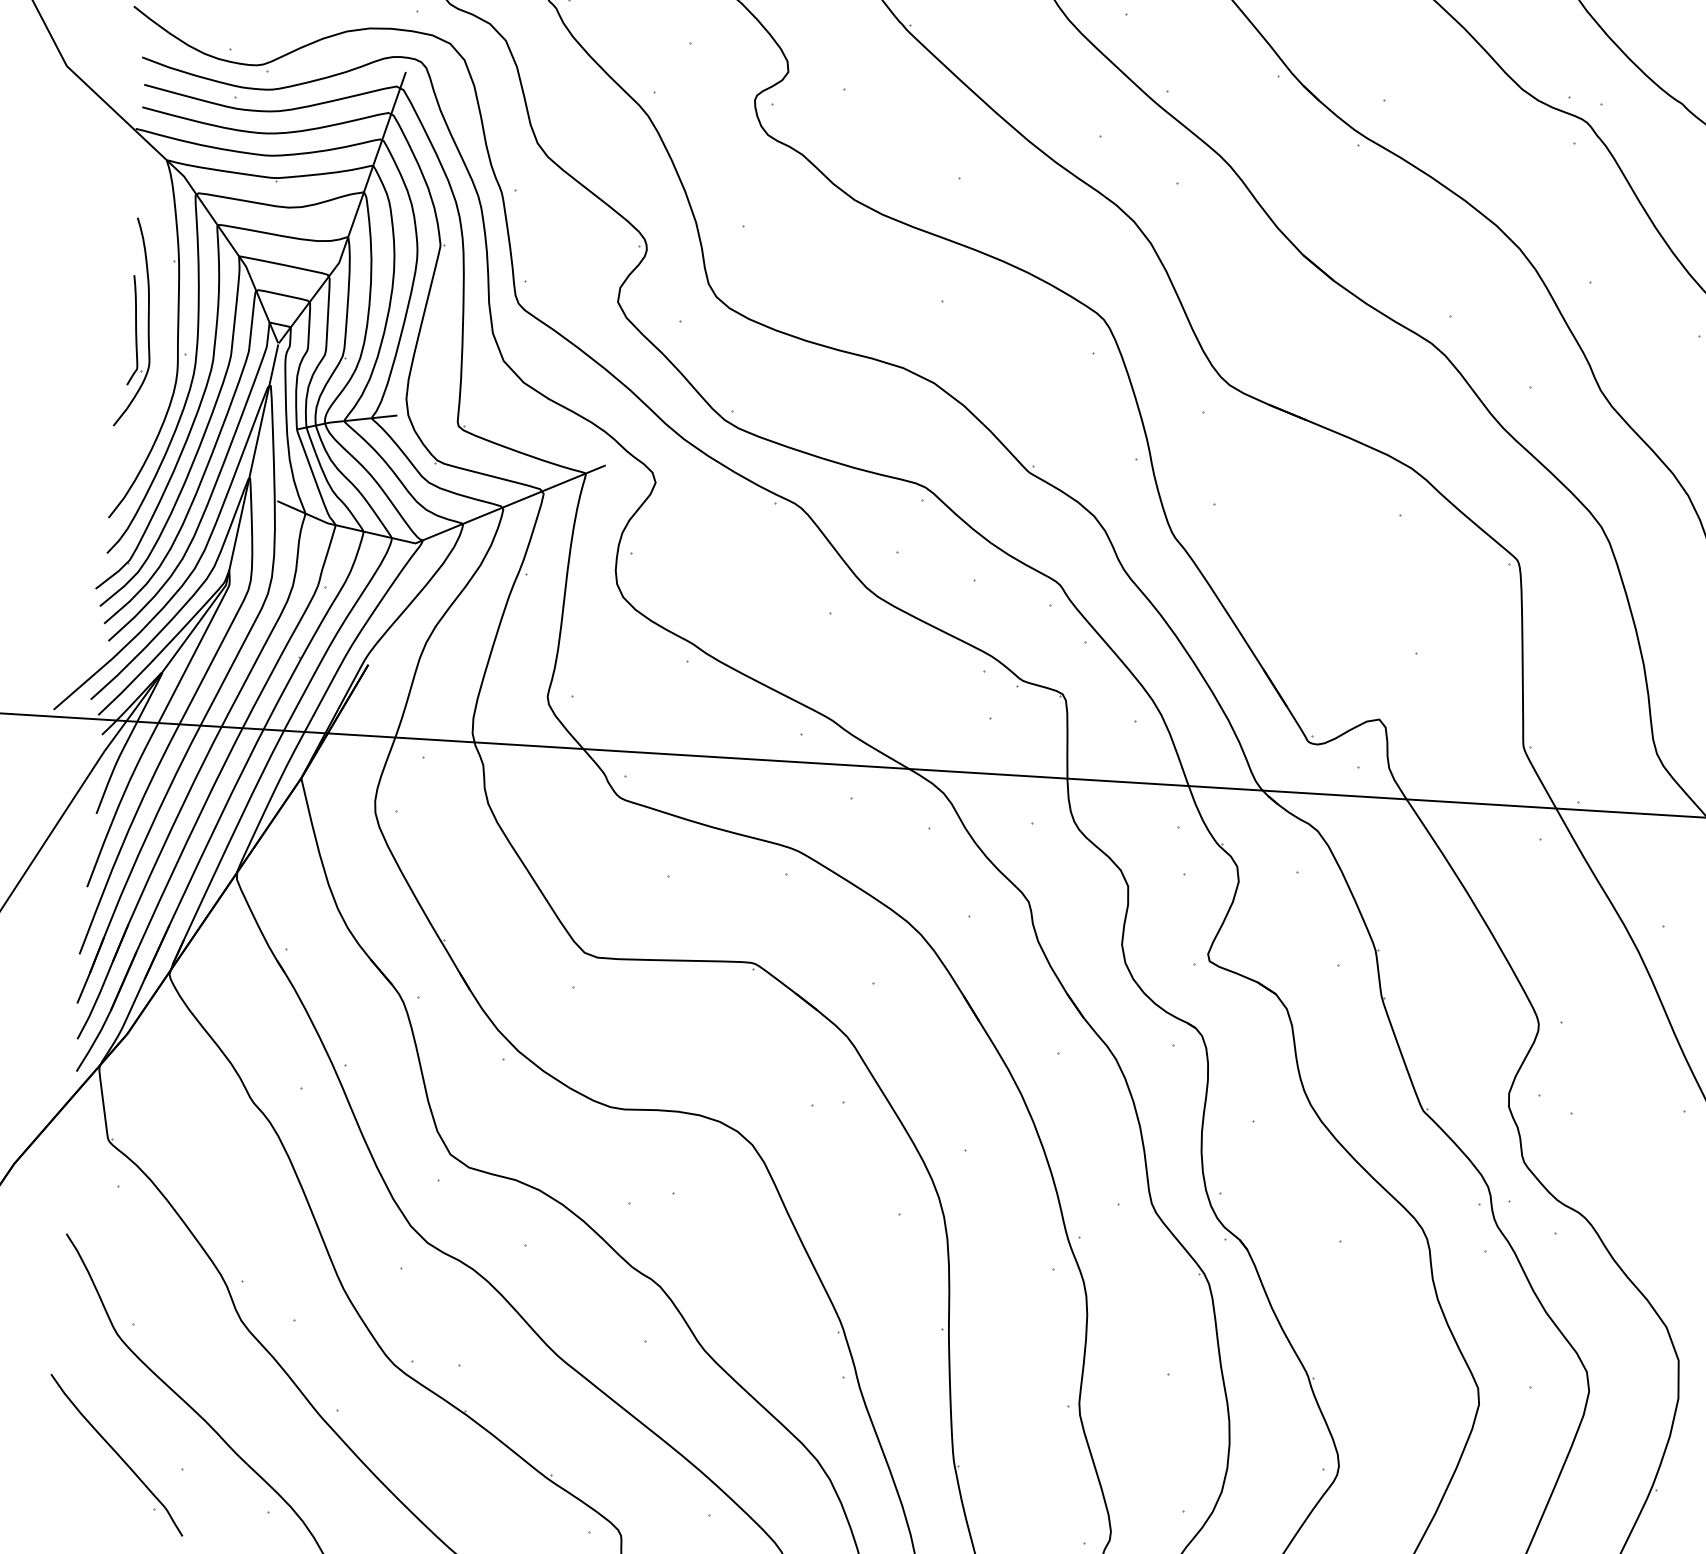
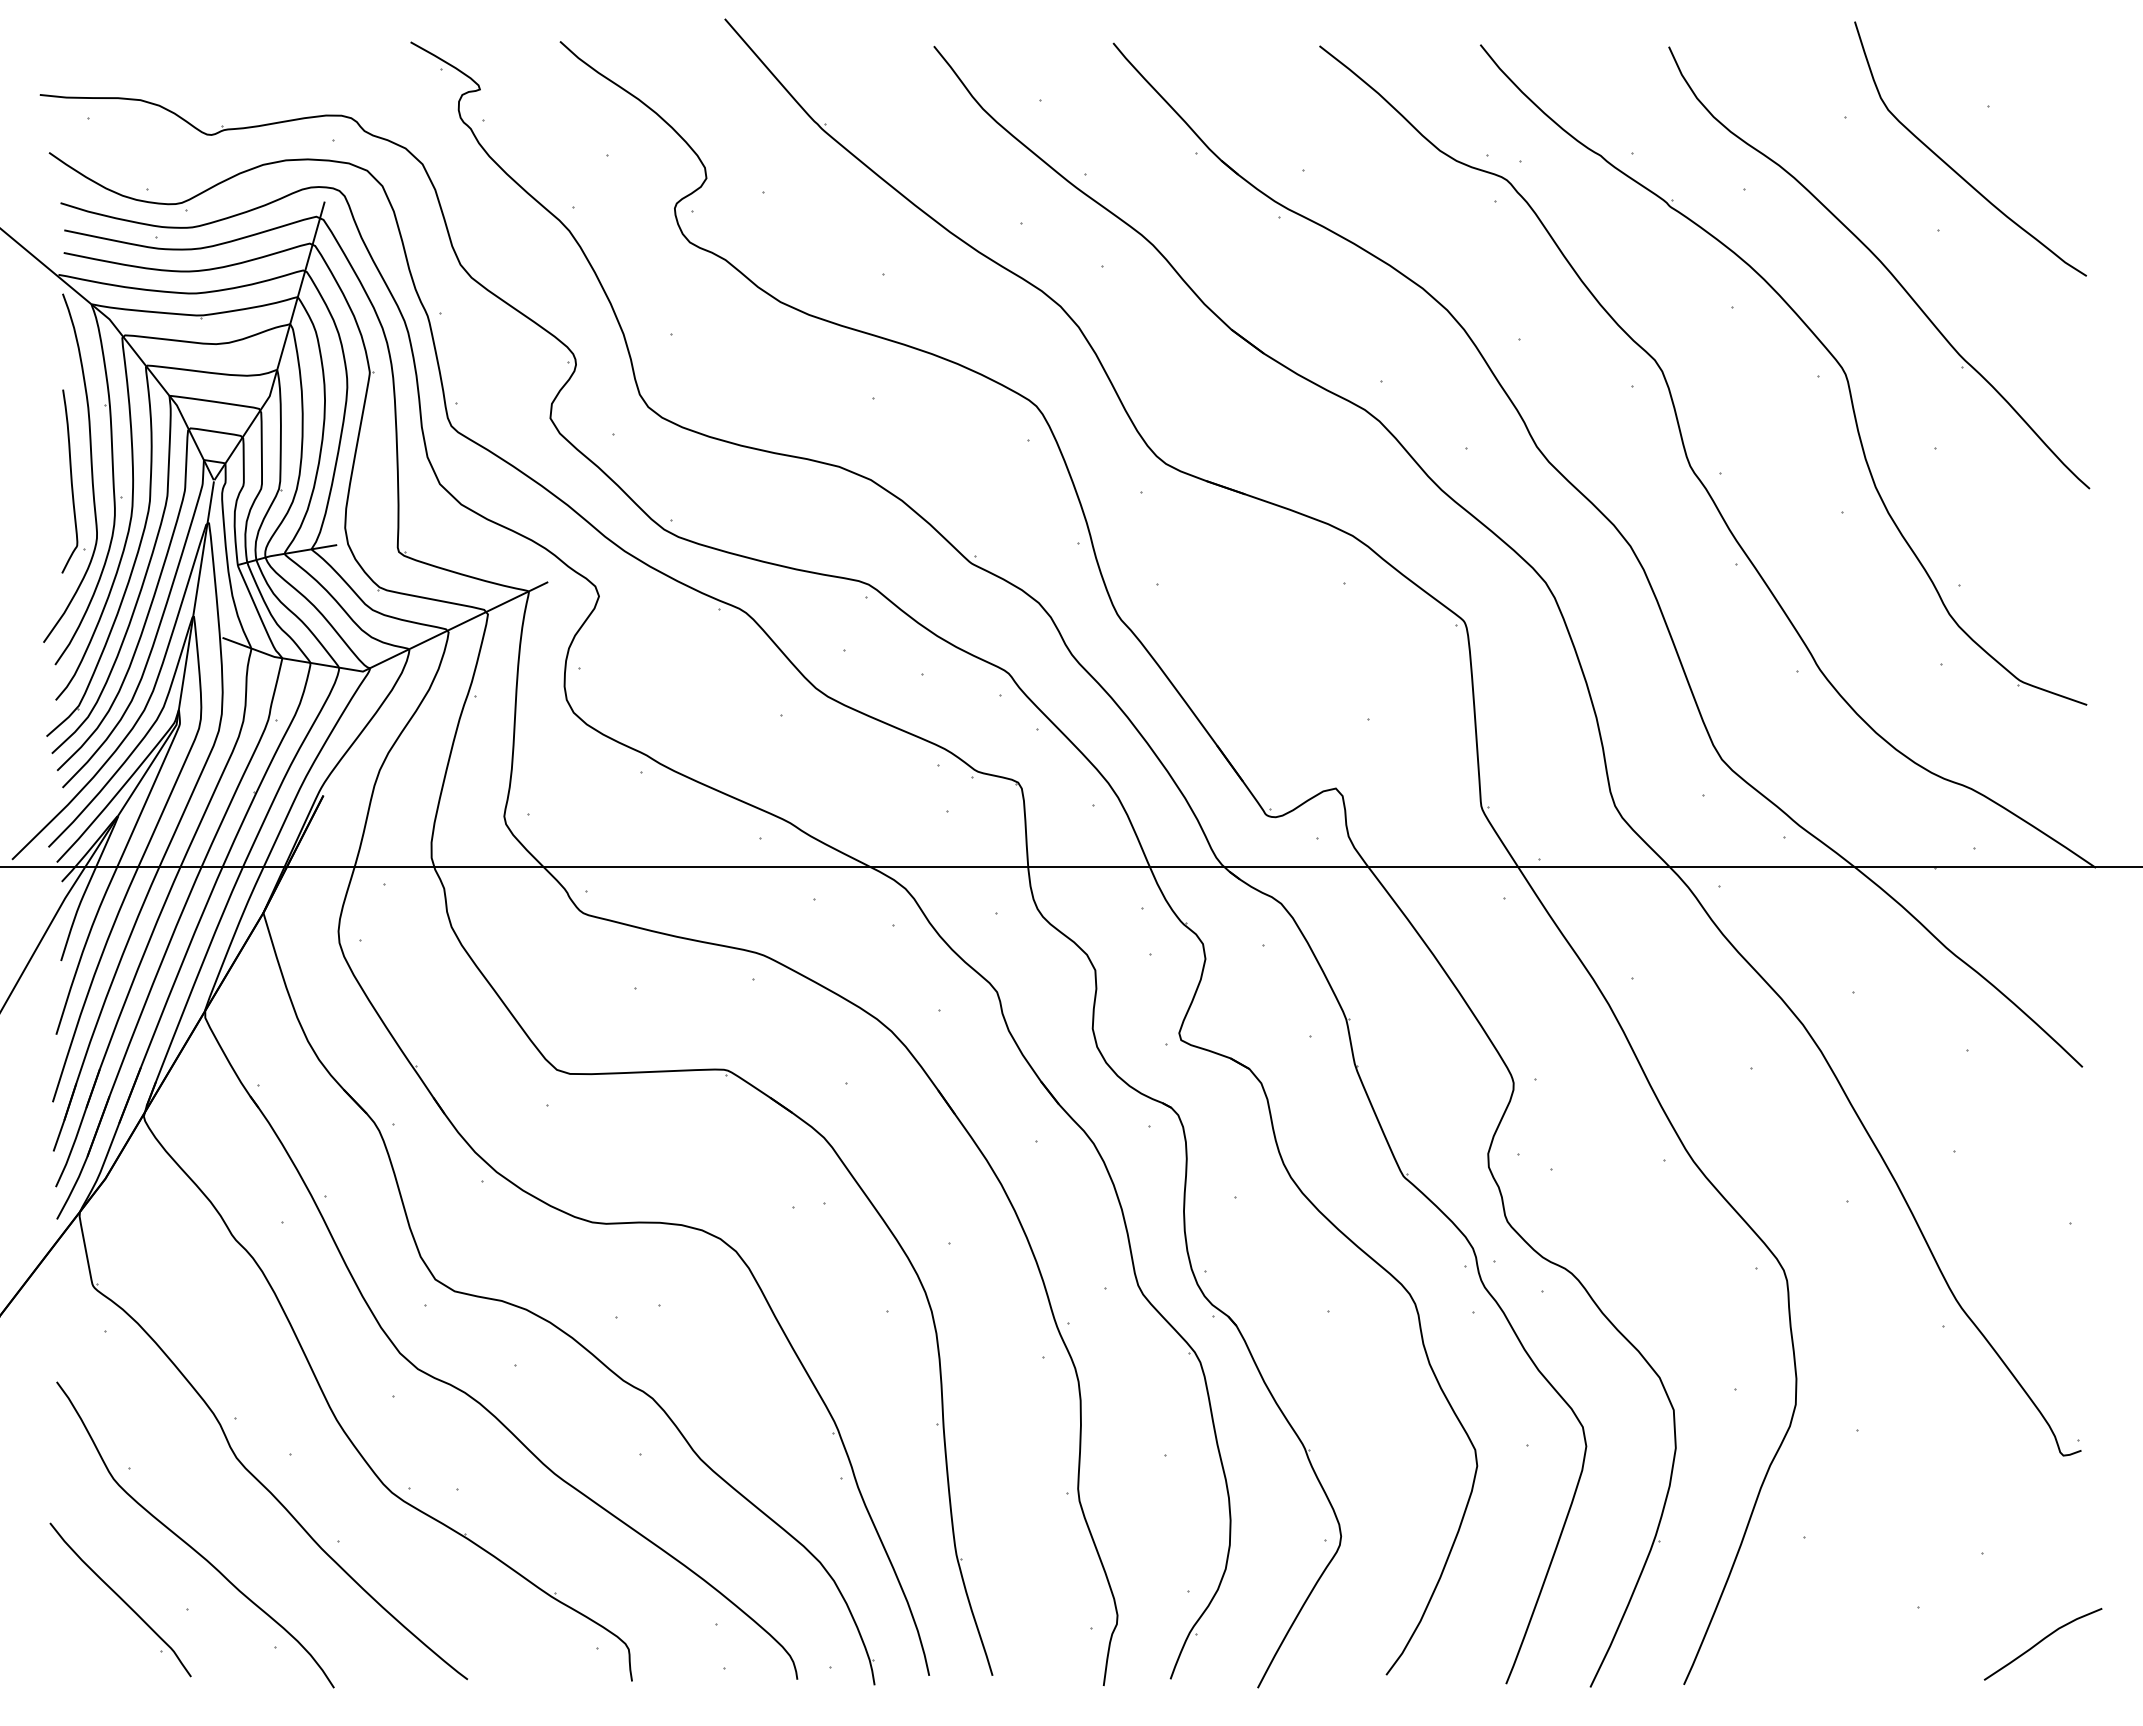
part: (135, 321) -> (70, 467), size x1.67

